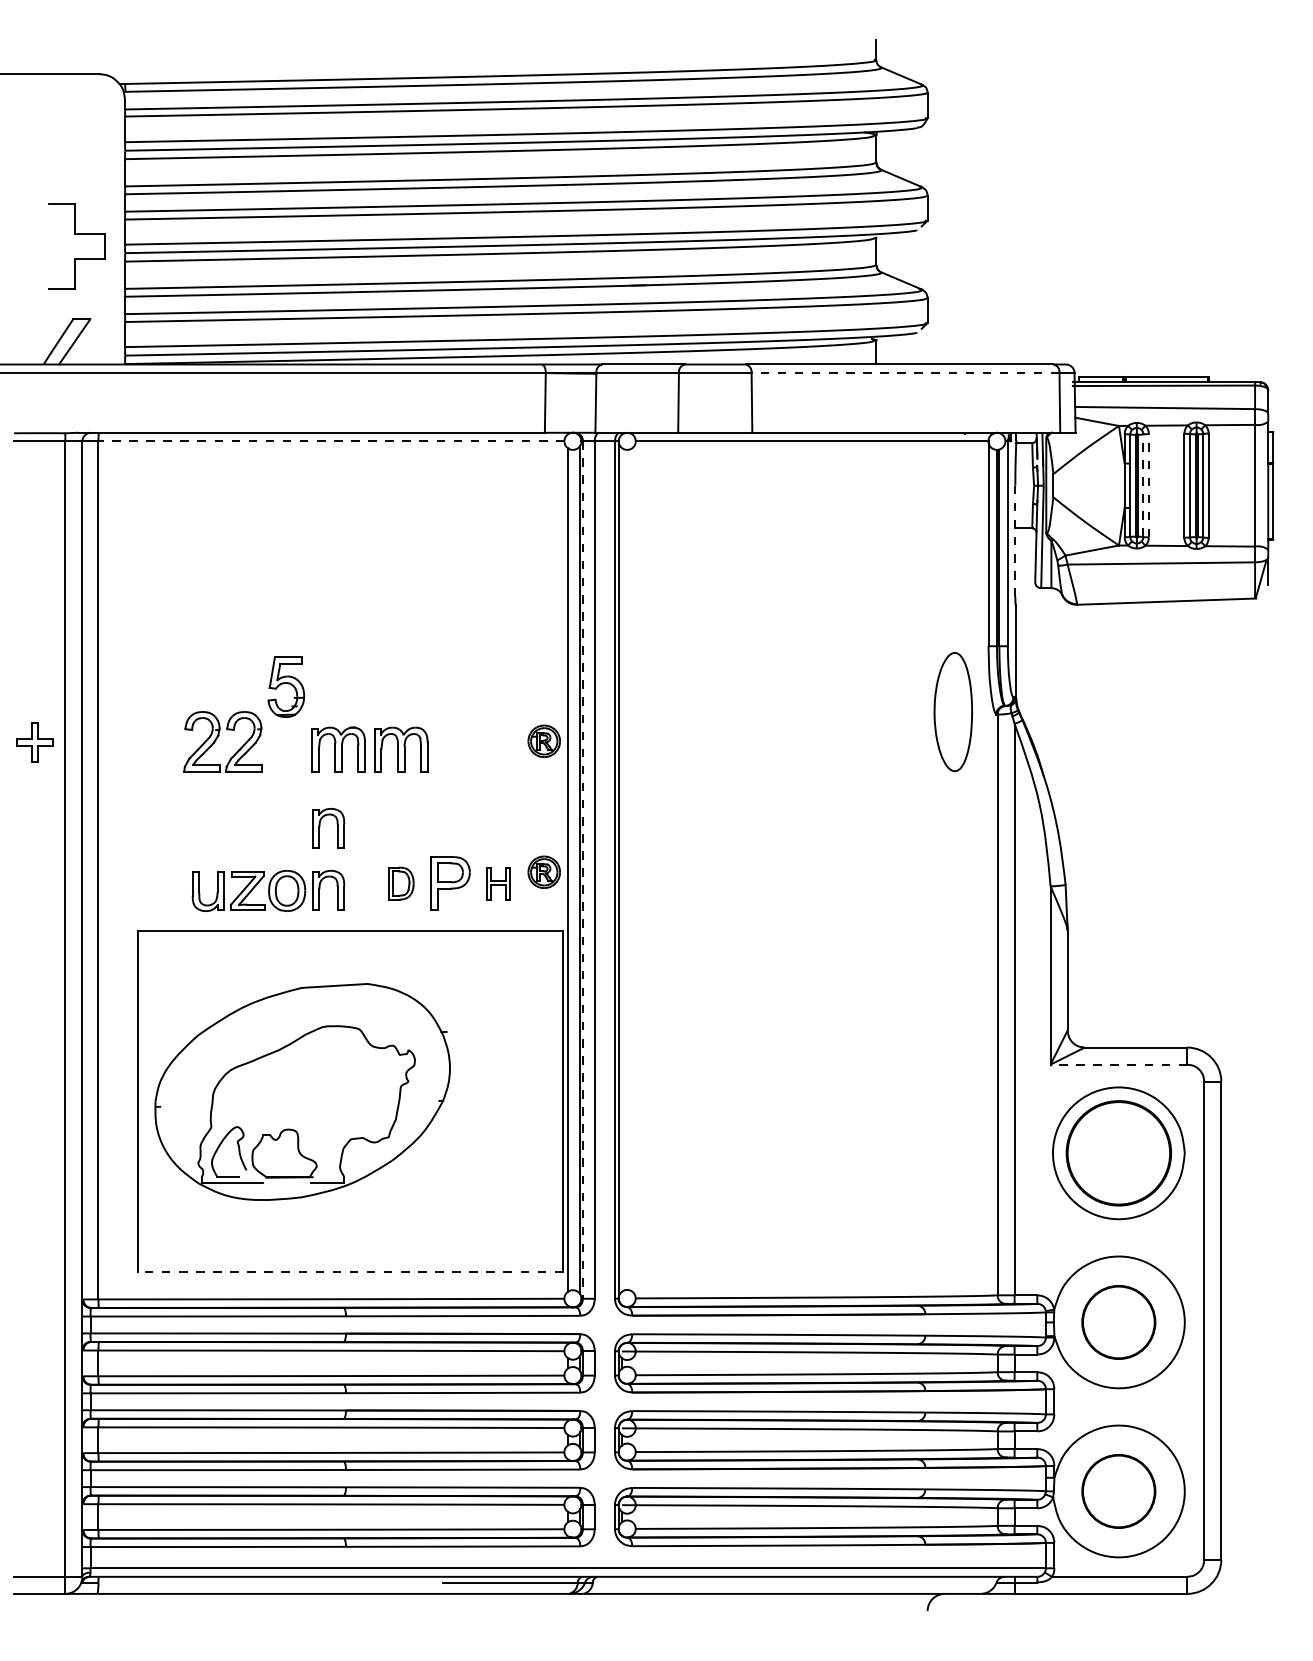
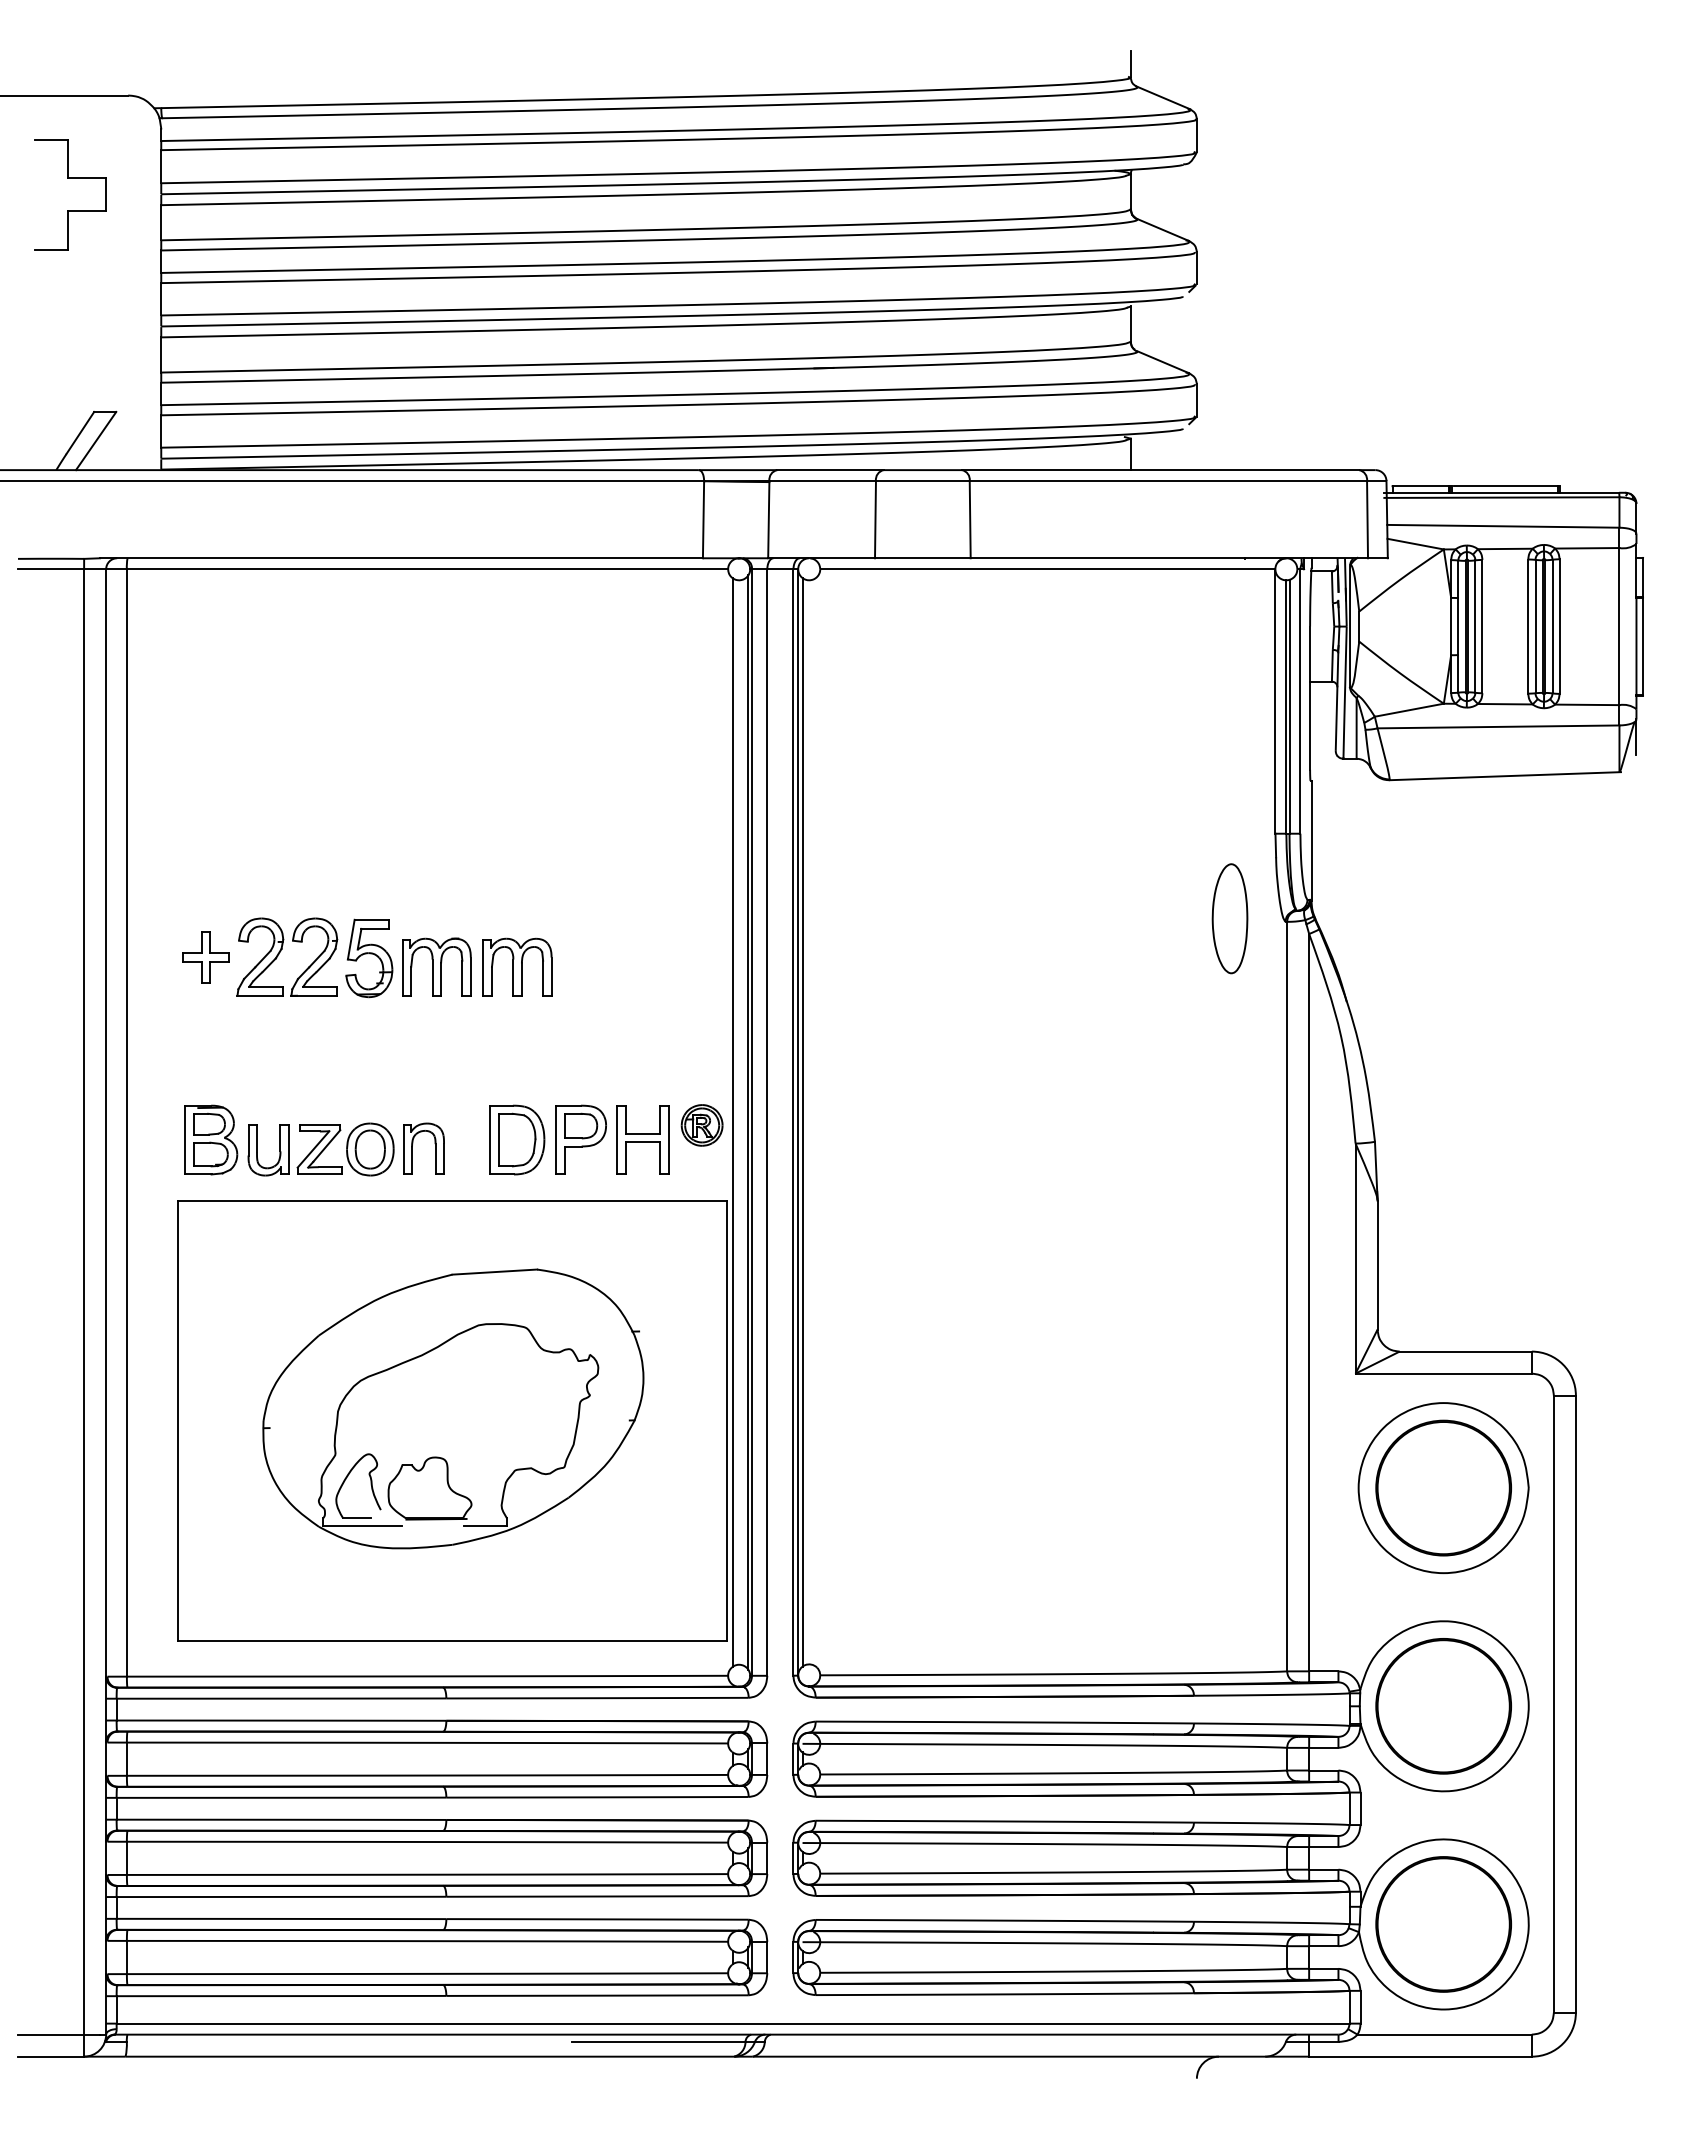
part: (77, 233) -> (70, 178), moved
line: (905, 372) -> (1168, 480), dashed -> solid
line: (331, 441) -> (427, 569), dashed -> solid
line: (1143, 485) -> (1475, 626), dashed -> solid
line: (1148, 485) -> (1482, 626), dashed -> solid
line: (1015, 541) -> (1310, 698), dashed -> solid
part: (286, 687) -> (369, 958), moved
part: (952, 711) -> (1229, 918), size x0.71
part: (543, 741) -> (701, 956), removed
part: (34, 742) -> (205, 957), moved
part: (319, 828) -> (412, 1068), removed
line: (583, 870) -> (752, 1123), dashed -> solid
line: (622, 870) -> (802, 1122), added
part: (164, 883) -> (211, 1139), added
part: (401, 883) -> (517, 1139), size x1.67
part: (498, 883) -> (642, 1139), size x1.67
line: (1118, 1064) -> (1443, 1373), dashed -> solid
part: (302, 1091) -> (453, 1408), moved
line: (350, 1272) -> (451, 1641), dashed -> solid
circle: (1118, 1322) -> (1443, 1706), size x1.43
circle: (1118, 1491) -> (1443, 1924), size x1.43

